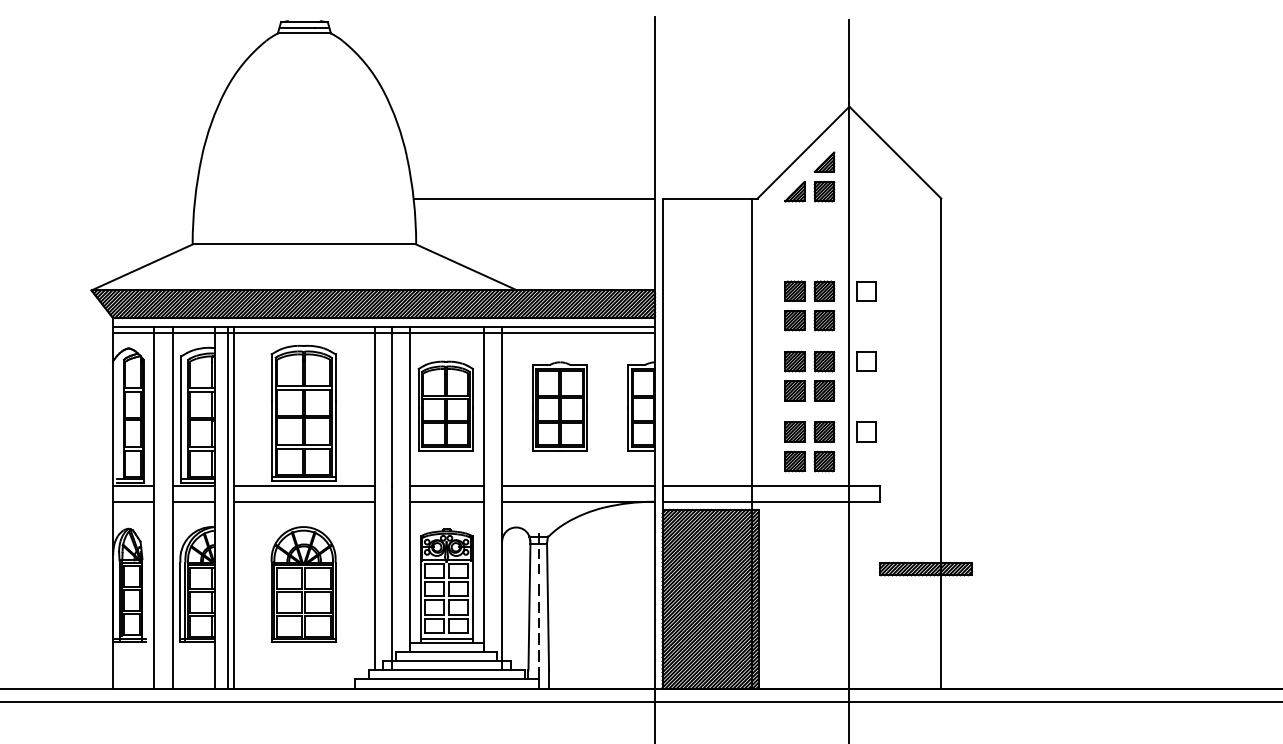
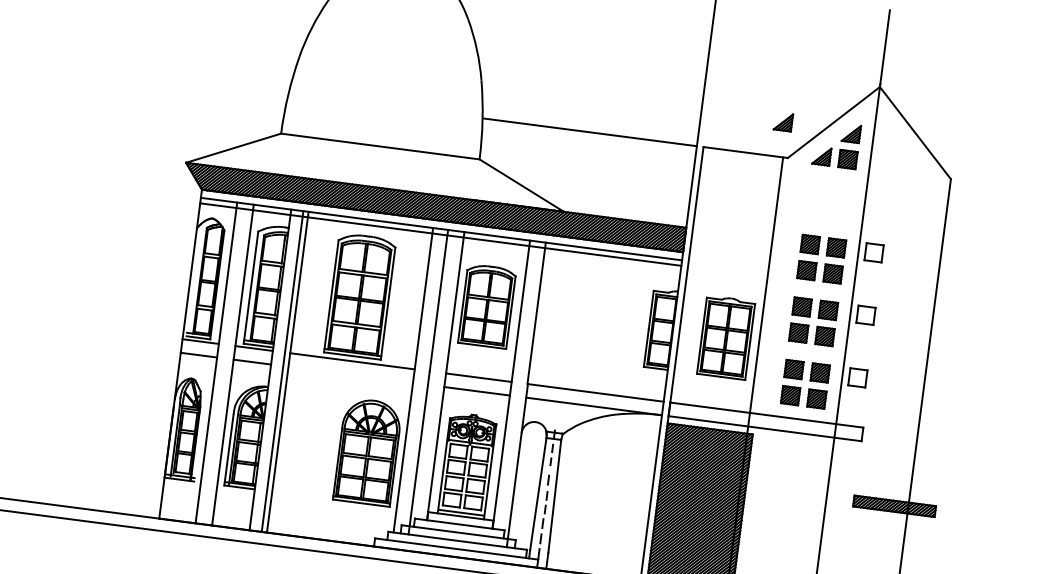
part: (747, 158) -> (783, 121), added
part: (559, 406) -> (725, 337), moved
line: (304, 501) -> (350, 374), removed
part: (303, 584) -> (367, 451), moved

